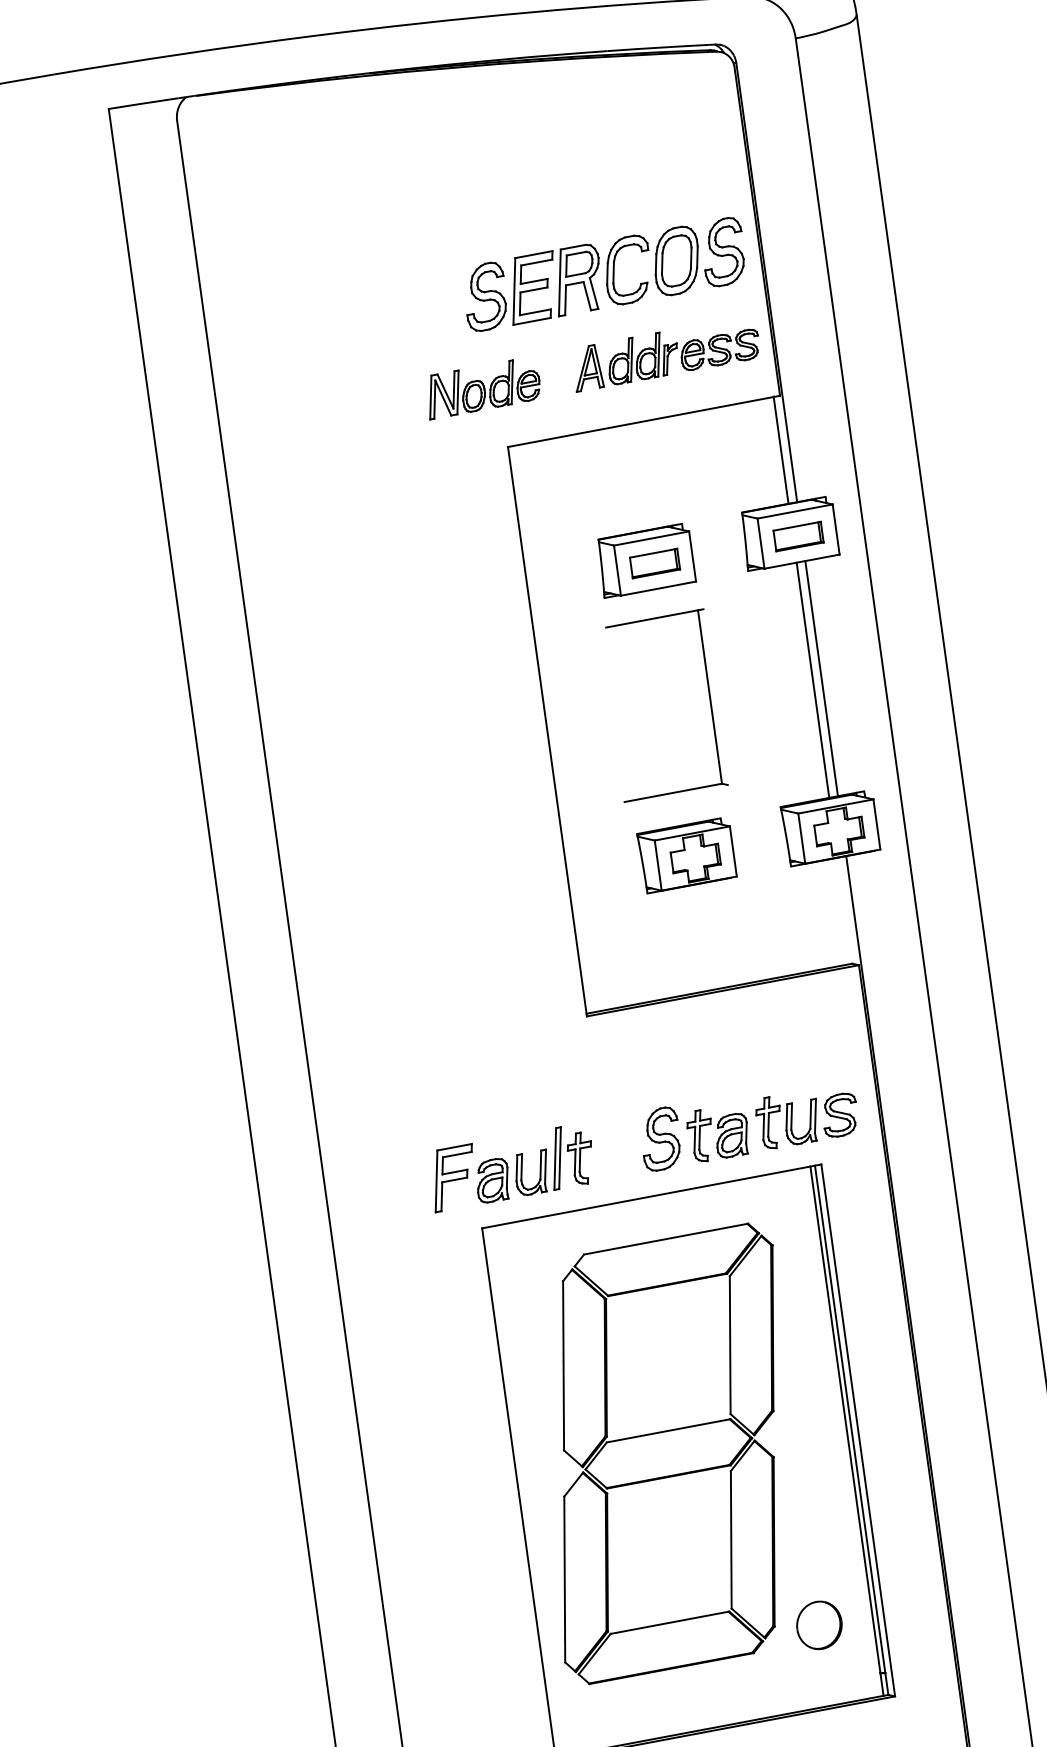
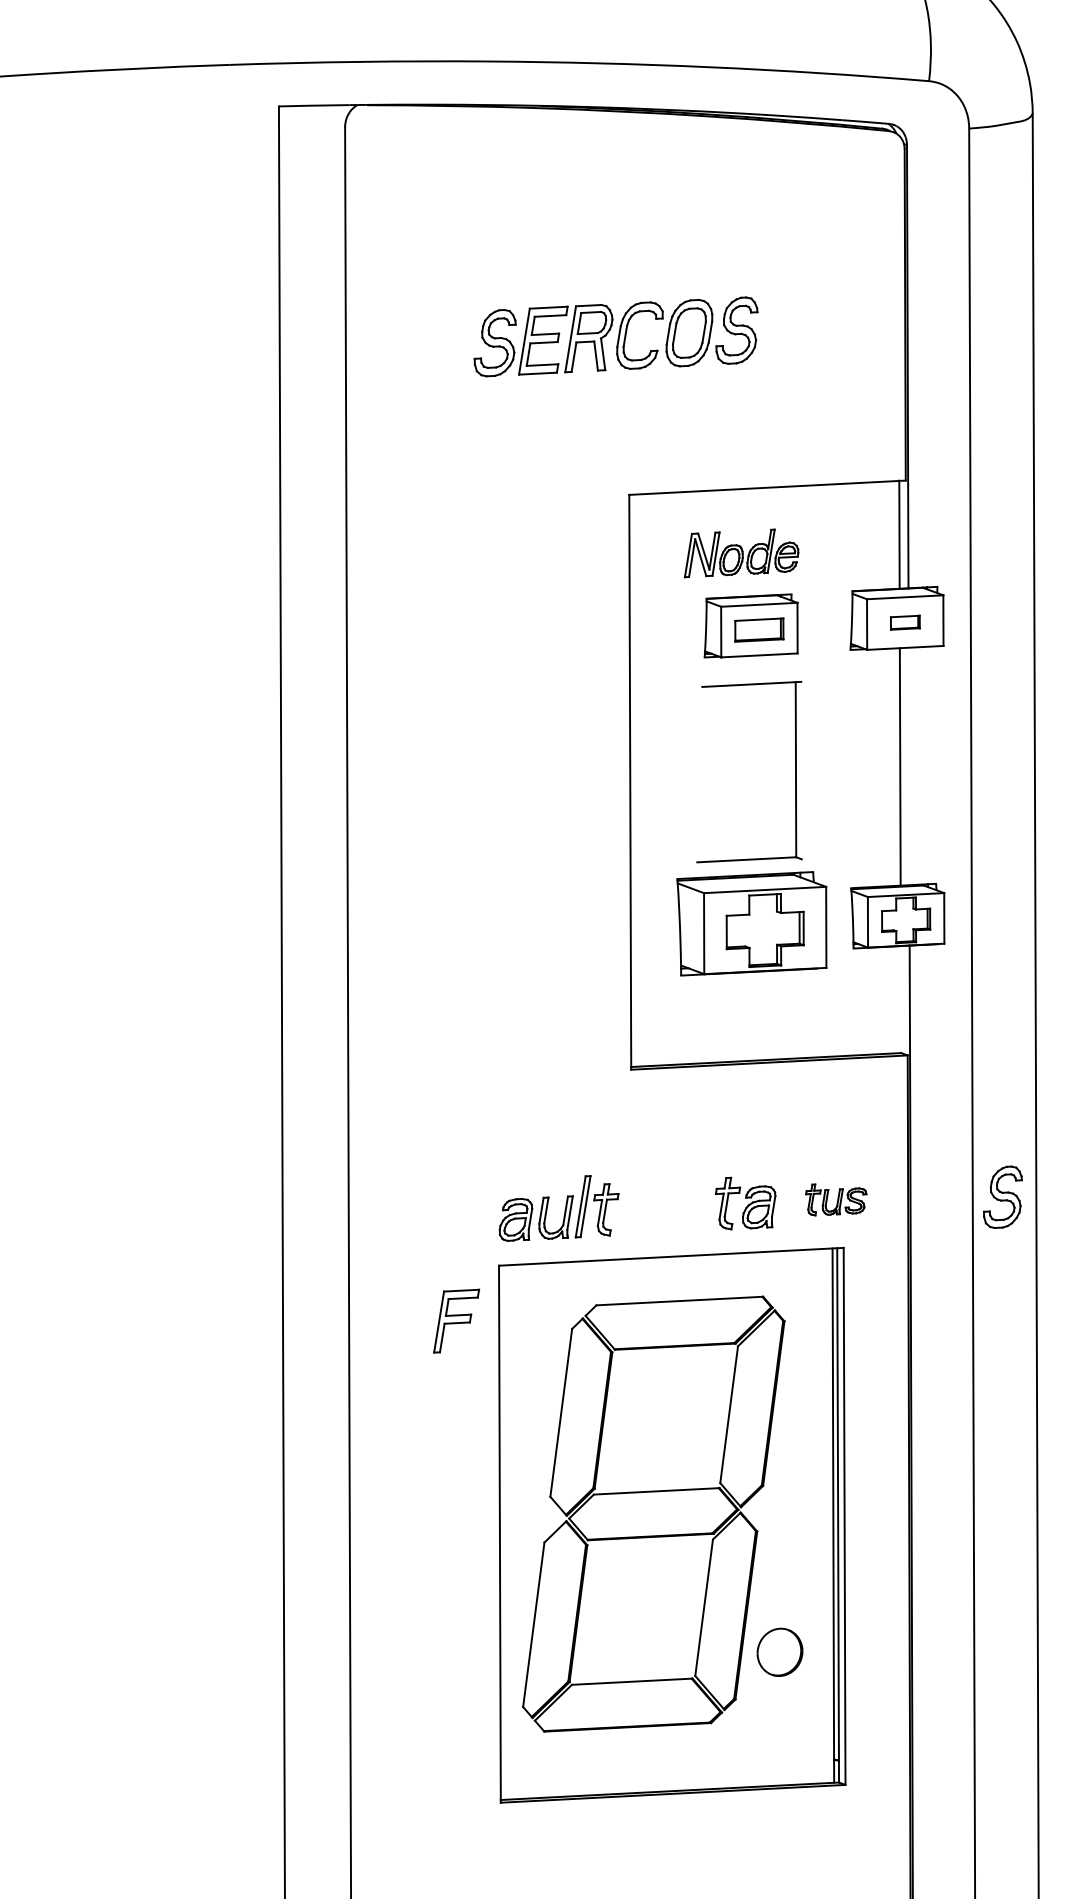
part: (603, 274) -> (615, 336), moved
part: (665, 355) -> (797, 425), removed
part: (483, 388) -> (741, 553), moved
part: (798, 536) -> (905, 622), size x0.6
line: (821, 678) -> (908, 766), removed
part: (686, 855) -> (751, 923), size x1.6
part: (807, 1117) -> (836, 1199), size x0.6
part: (660, 1138) -> (1002, 1196), moved
part: (453, 1177) -> (456, 1320), moved
part: (818, 1624) -> (779, 1651), moved

